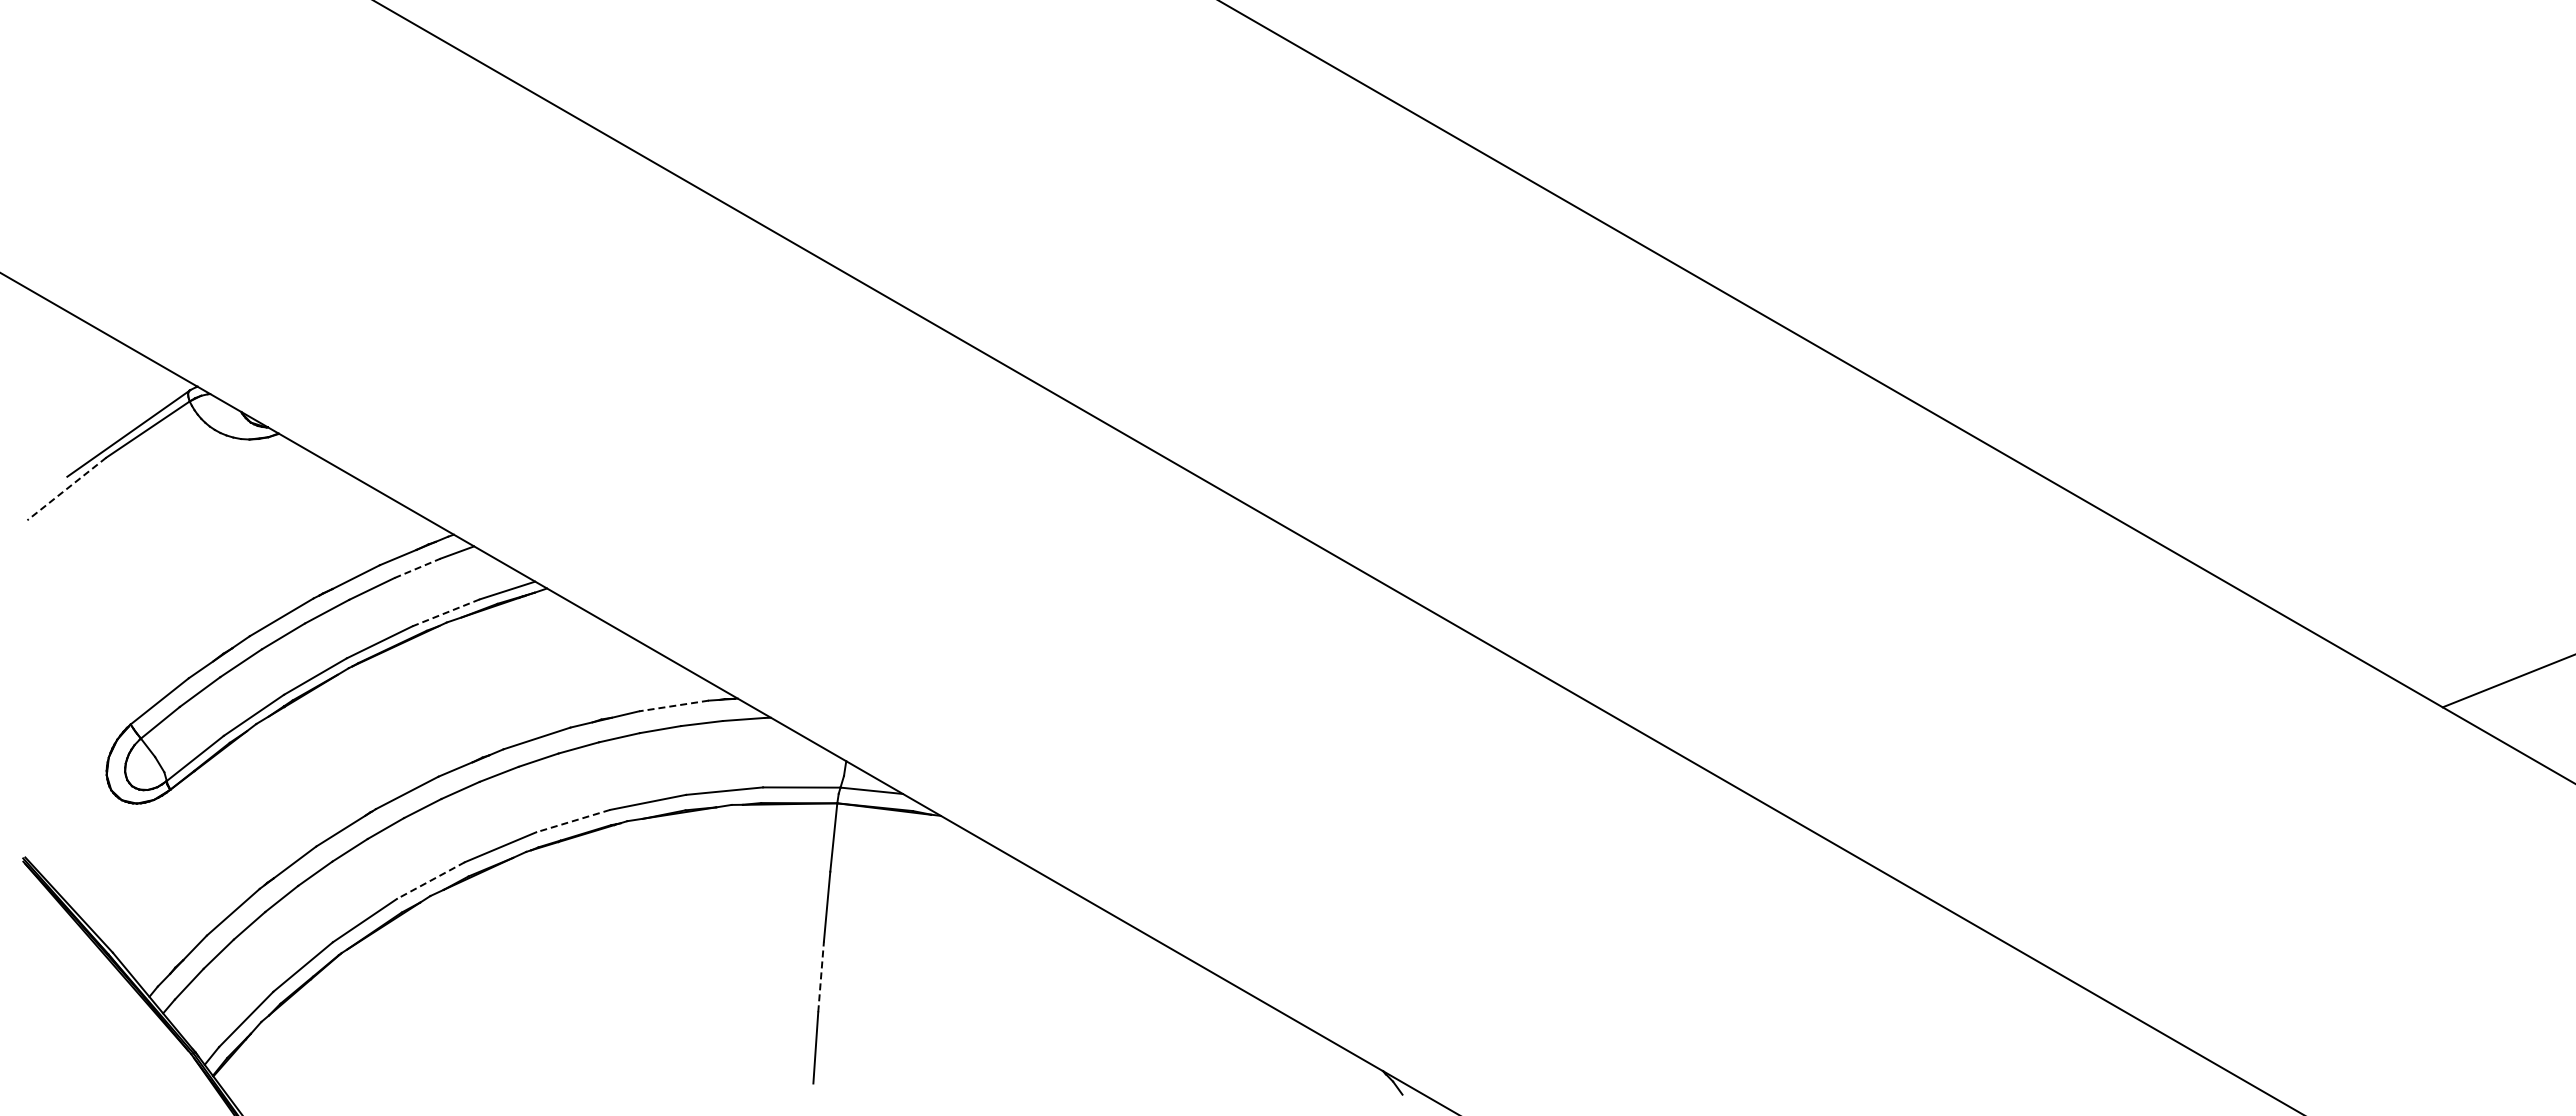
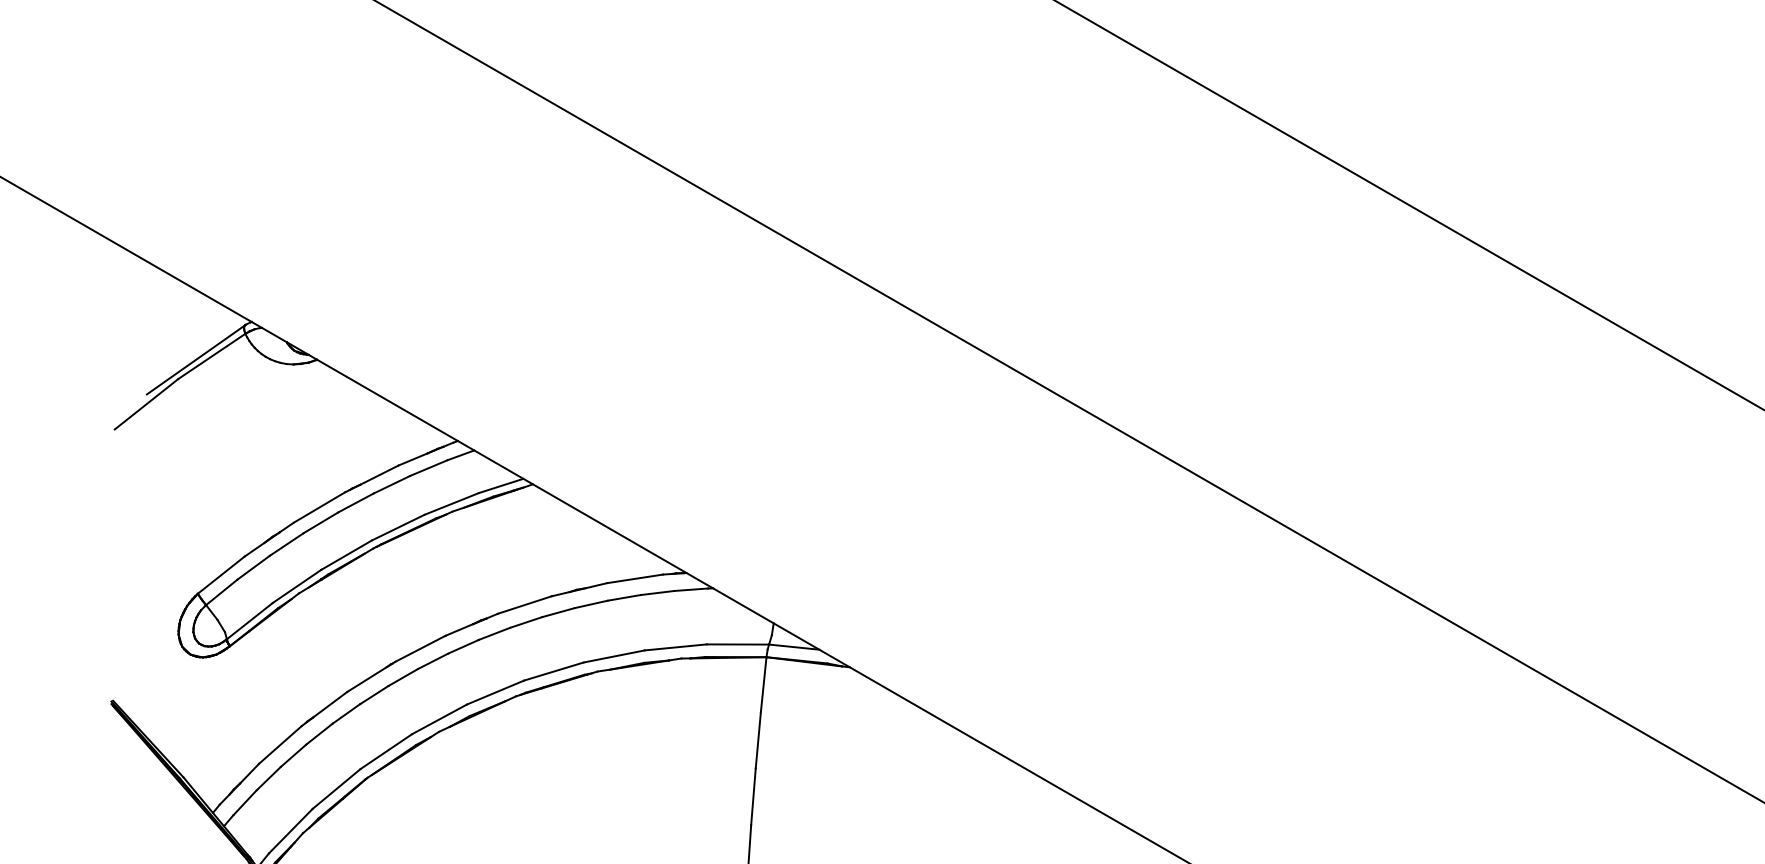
line: (66, 489) -> (146, 404), dashed -> solid
line: (418, 568) -> (429, 468), dashed -> solid
line: (445, 613) -> (451, 504), dashed -> solid
line: (673, 706) -> (634, 579), dashed -> solid
line: (573, 821) -> (554, 671), dashed -> solid
line: (430, 880) -> (439, 719), dashed -> solid
line: (821, 976) -> (753, 796), dashed -> solid

